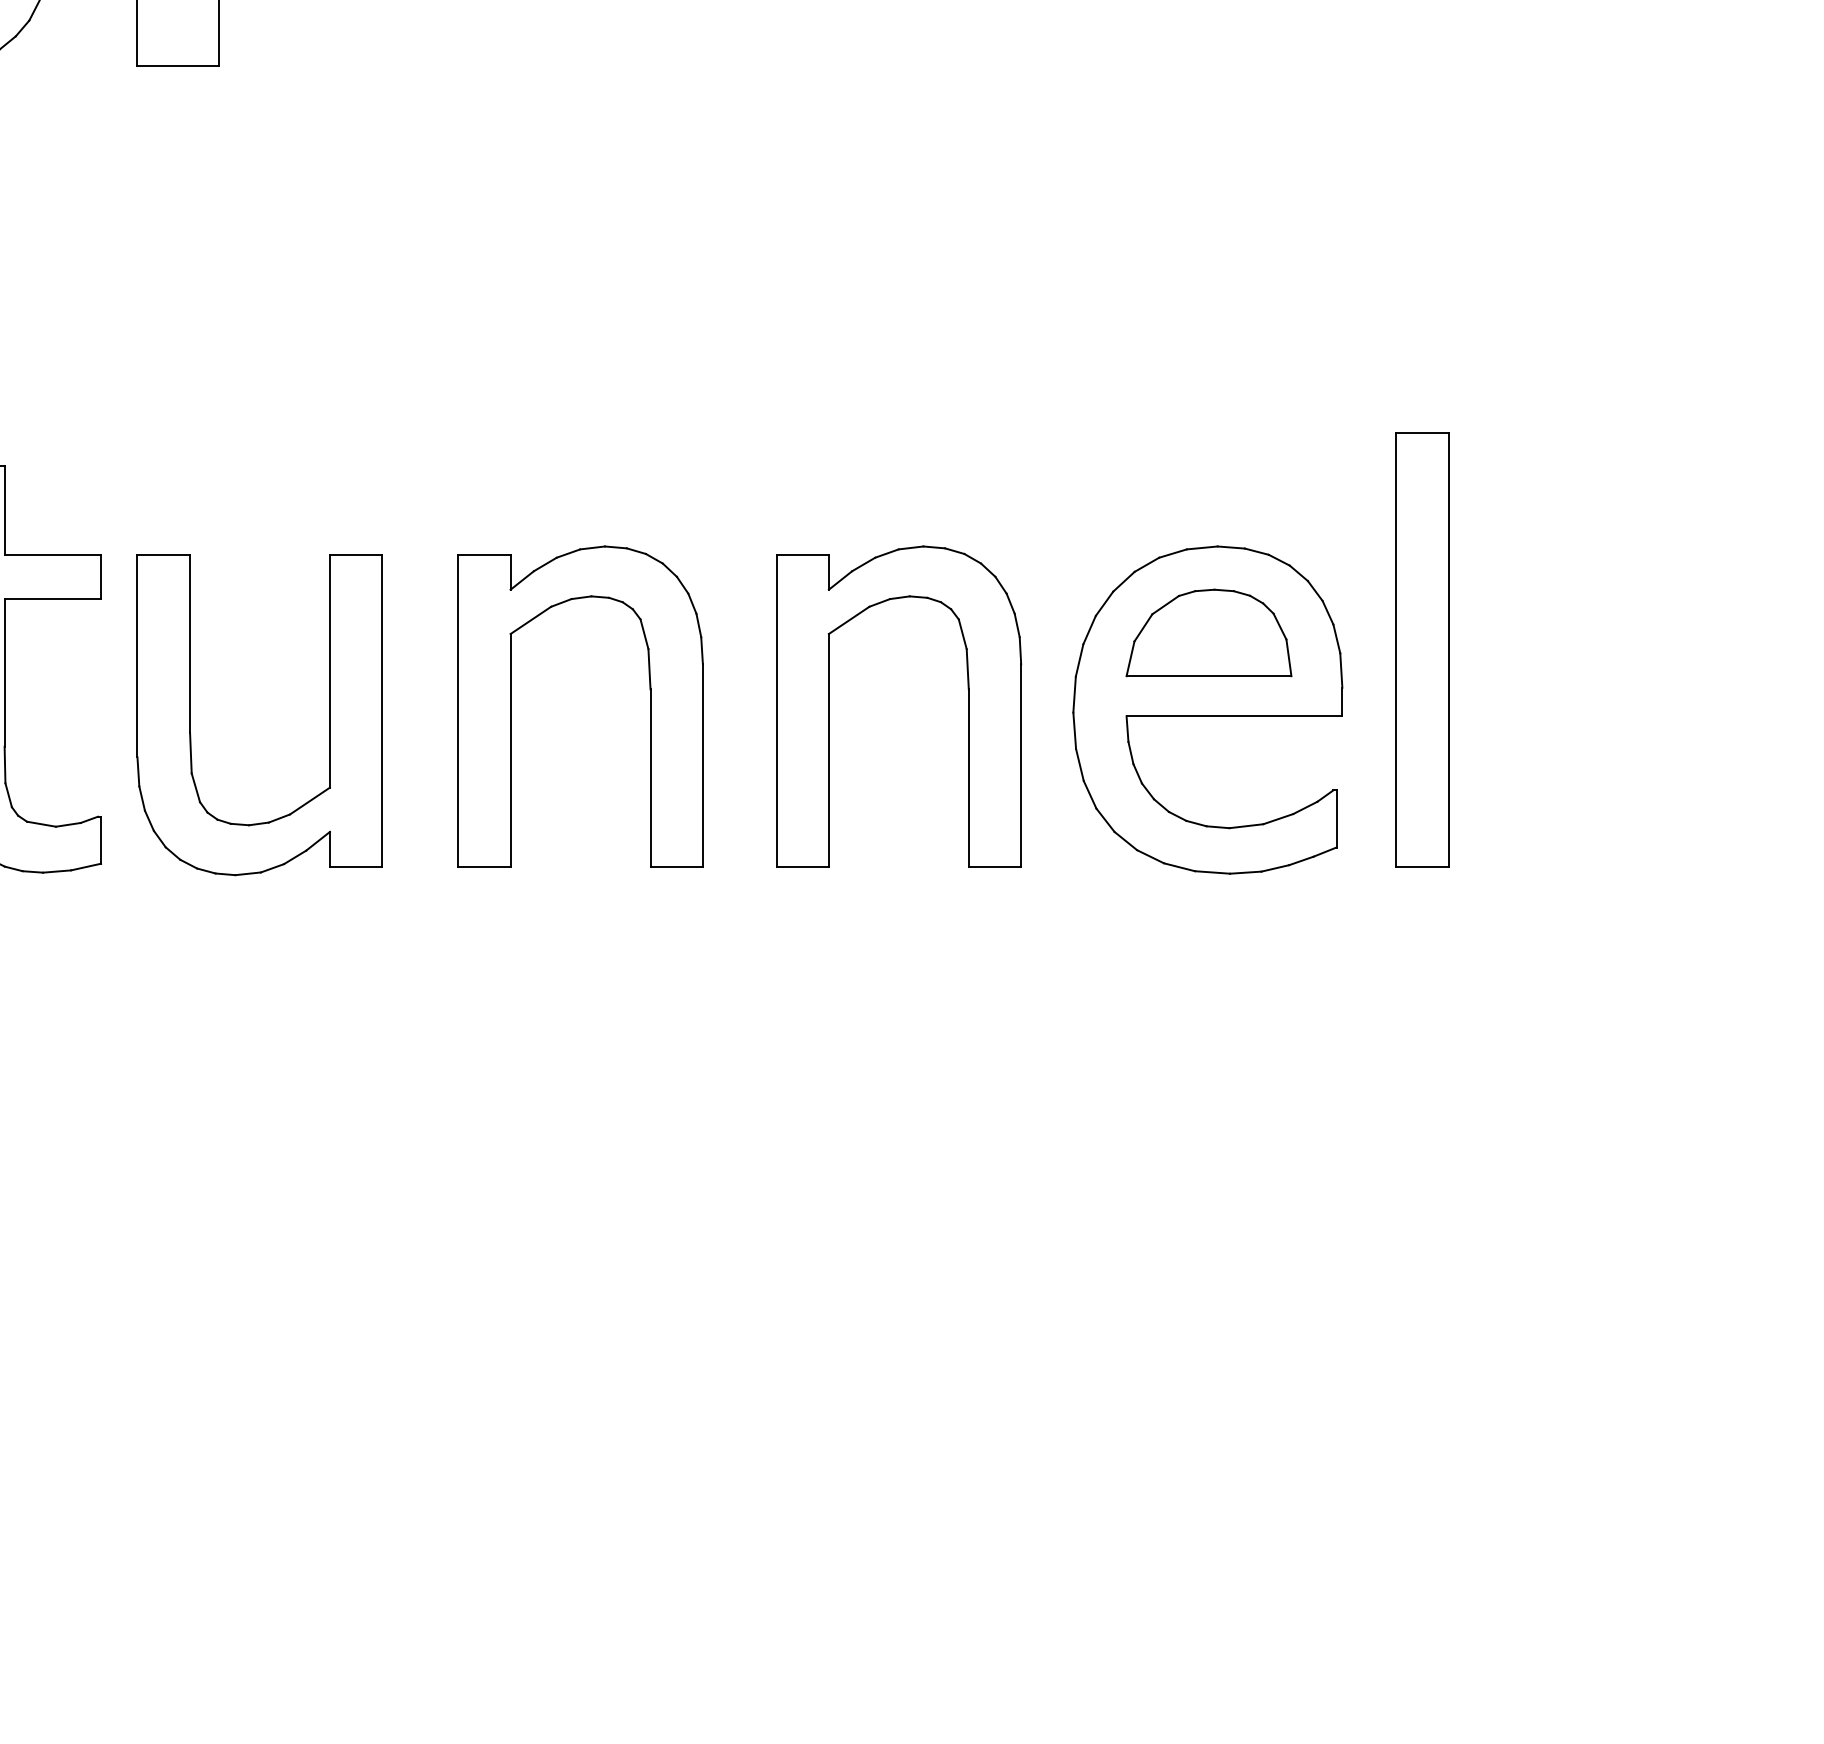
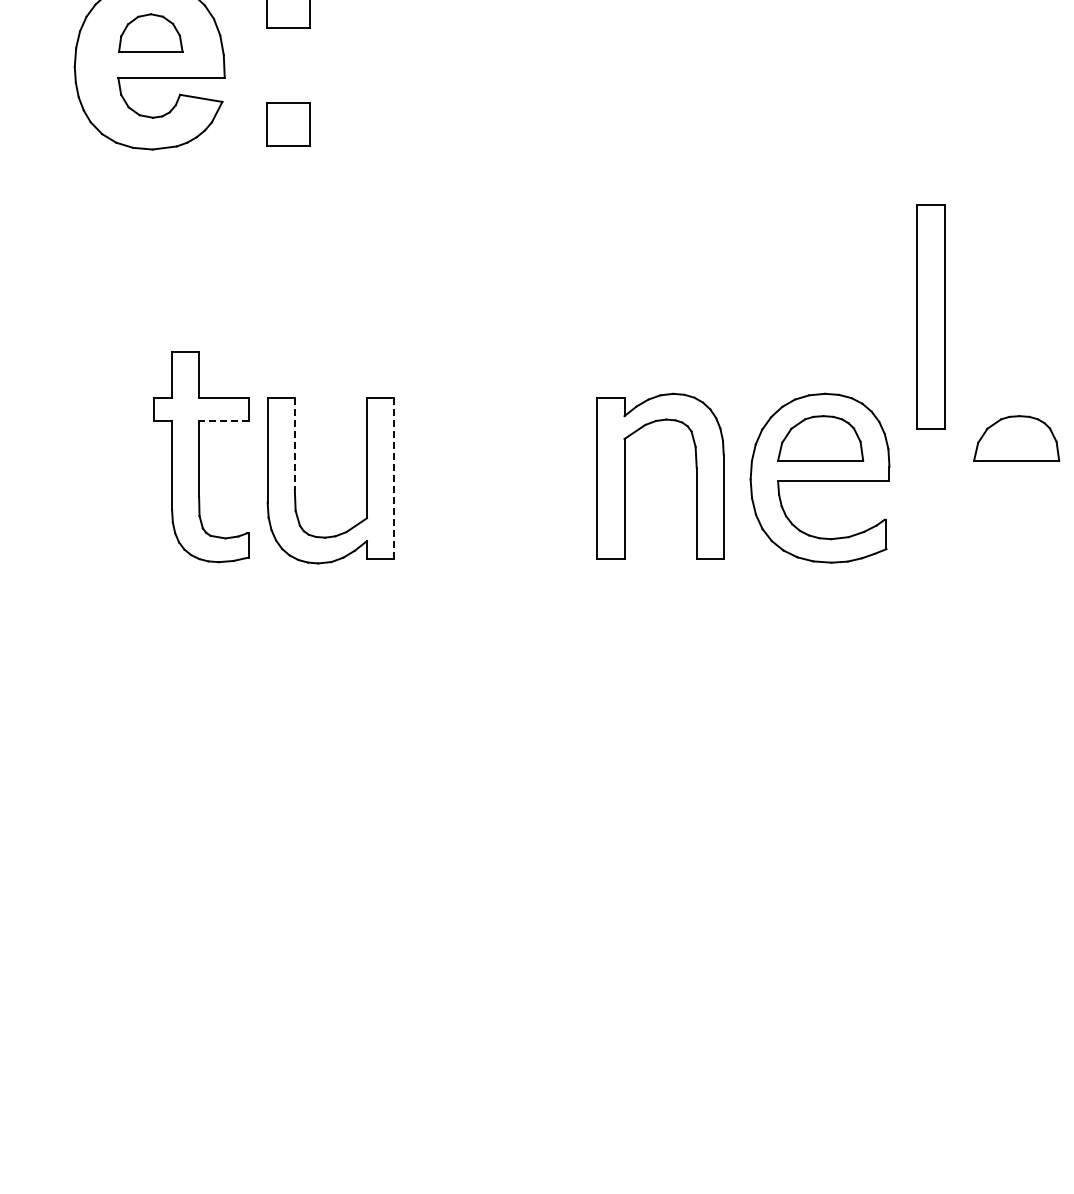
line: (53, 598) -> (224, 420), solid -> dashed
part: (1588, 633) -> (1016, 438), added
line: (189, 644) -> (294, 444), solid -> dashed
part: (1421, 648) -> (930, 316), moved
part: (648, 704) -> (531, 475), removed
line: (383, 712) -> (394, 479), solid -> dashed

